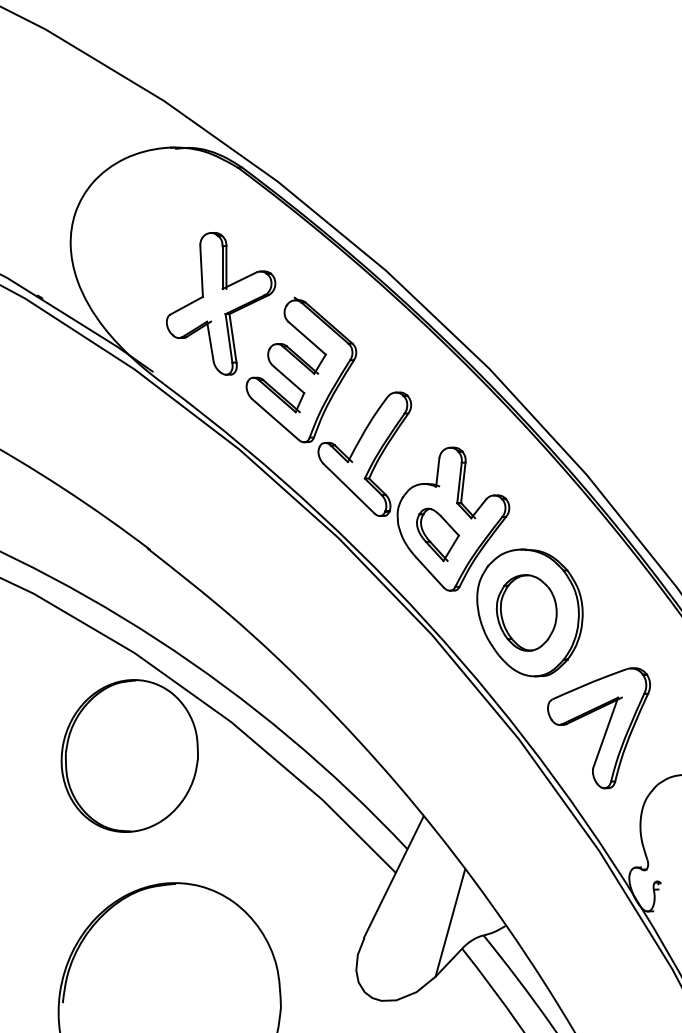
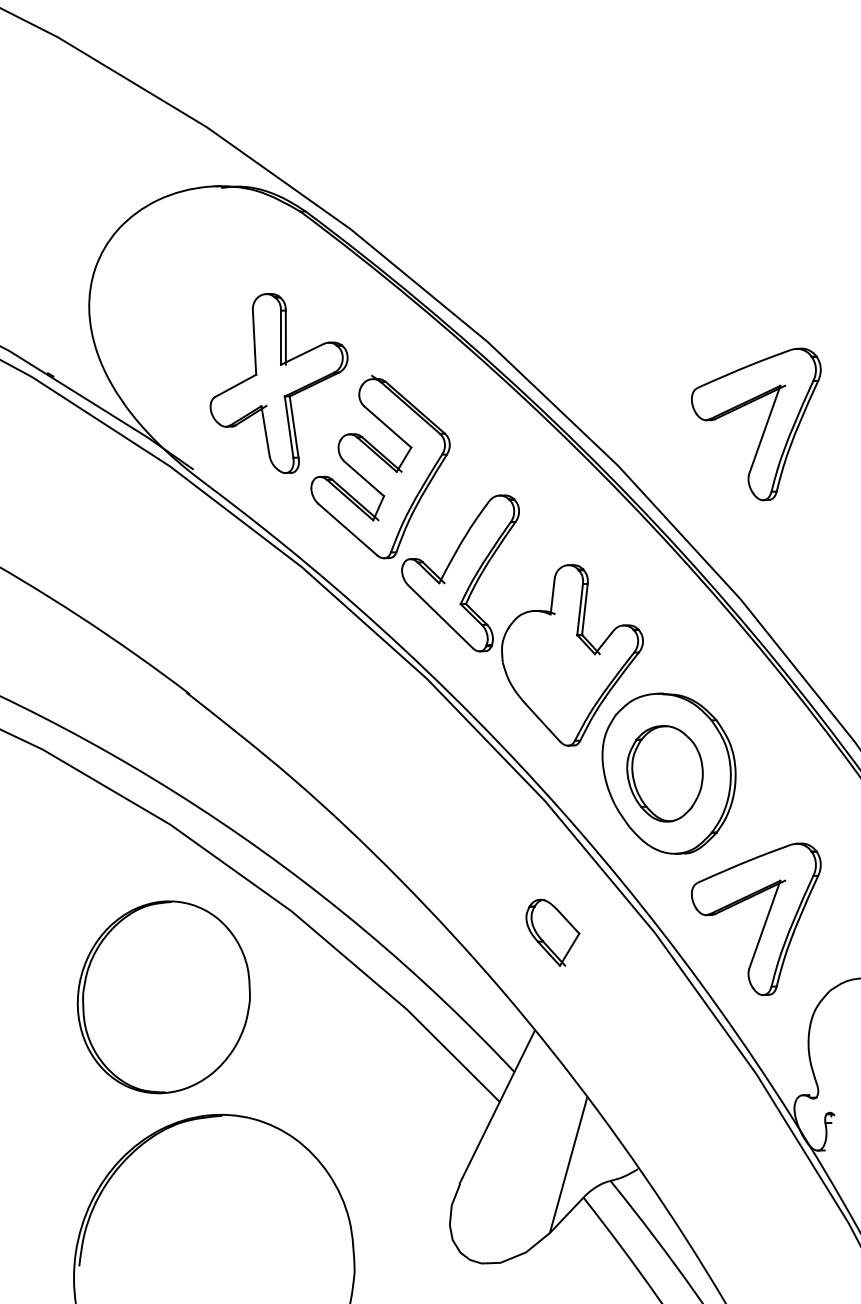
part: (605, 337) -> (764, 426), added
part: (437, 534) -> (552, 932), moved
part: (129, 755) -> (163, 996), moved

